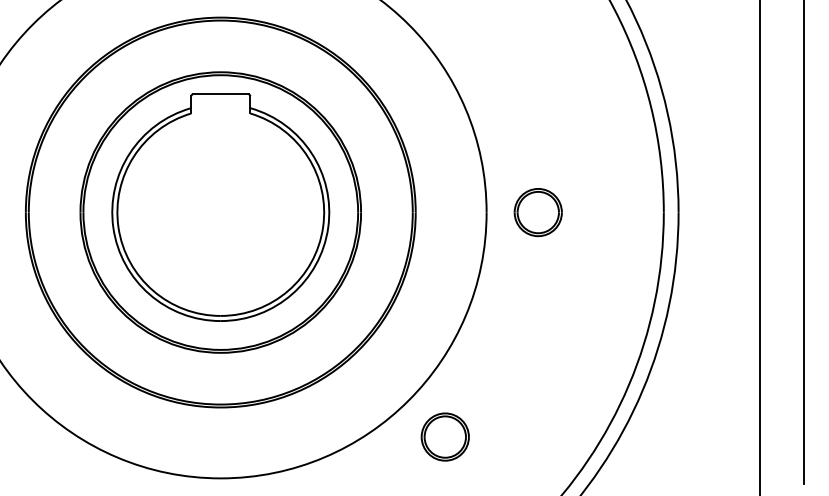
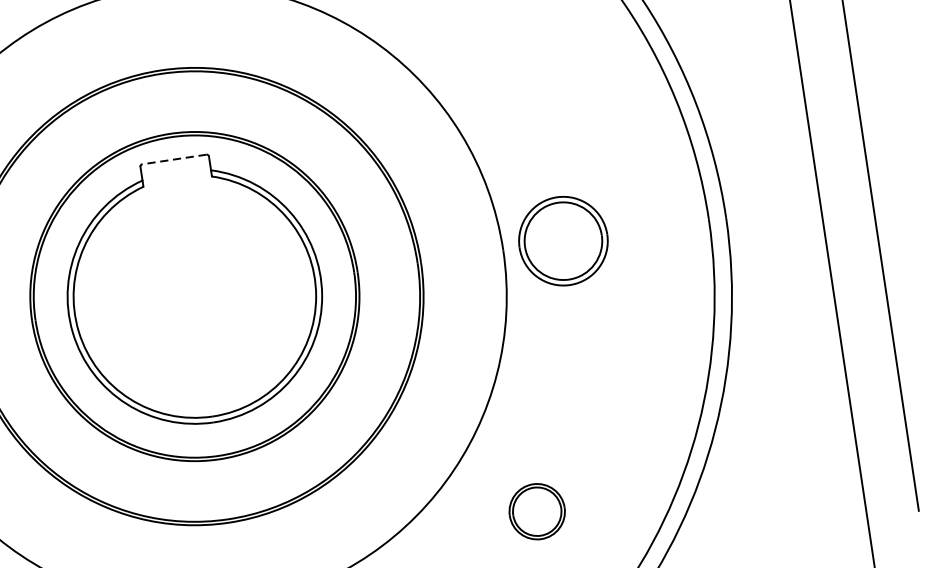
line: (220, 94) -> (174, 159), solid -> dashed
part: (537, 212) -> (562, 241), size x1.6
part: (444, 436) -> (536, 511), moved

